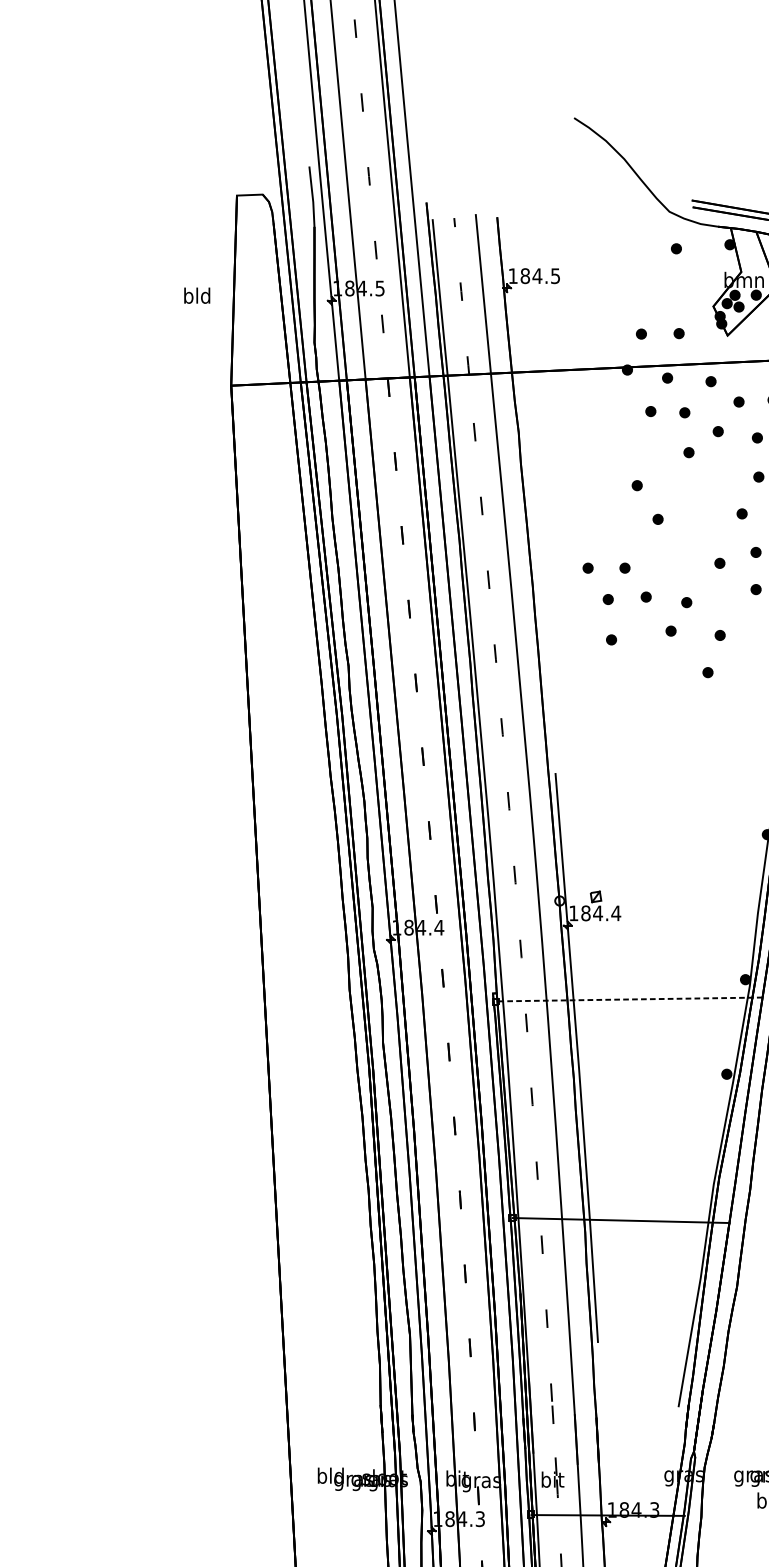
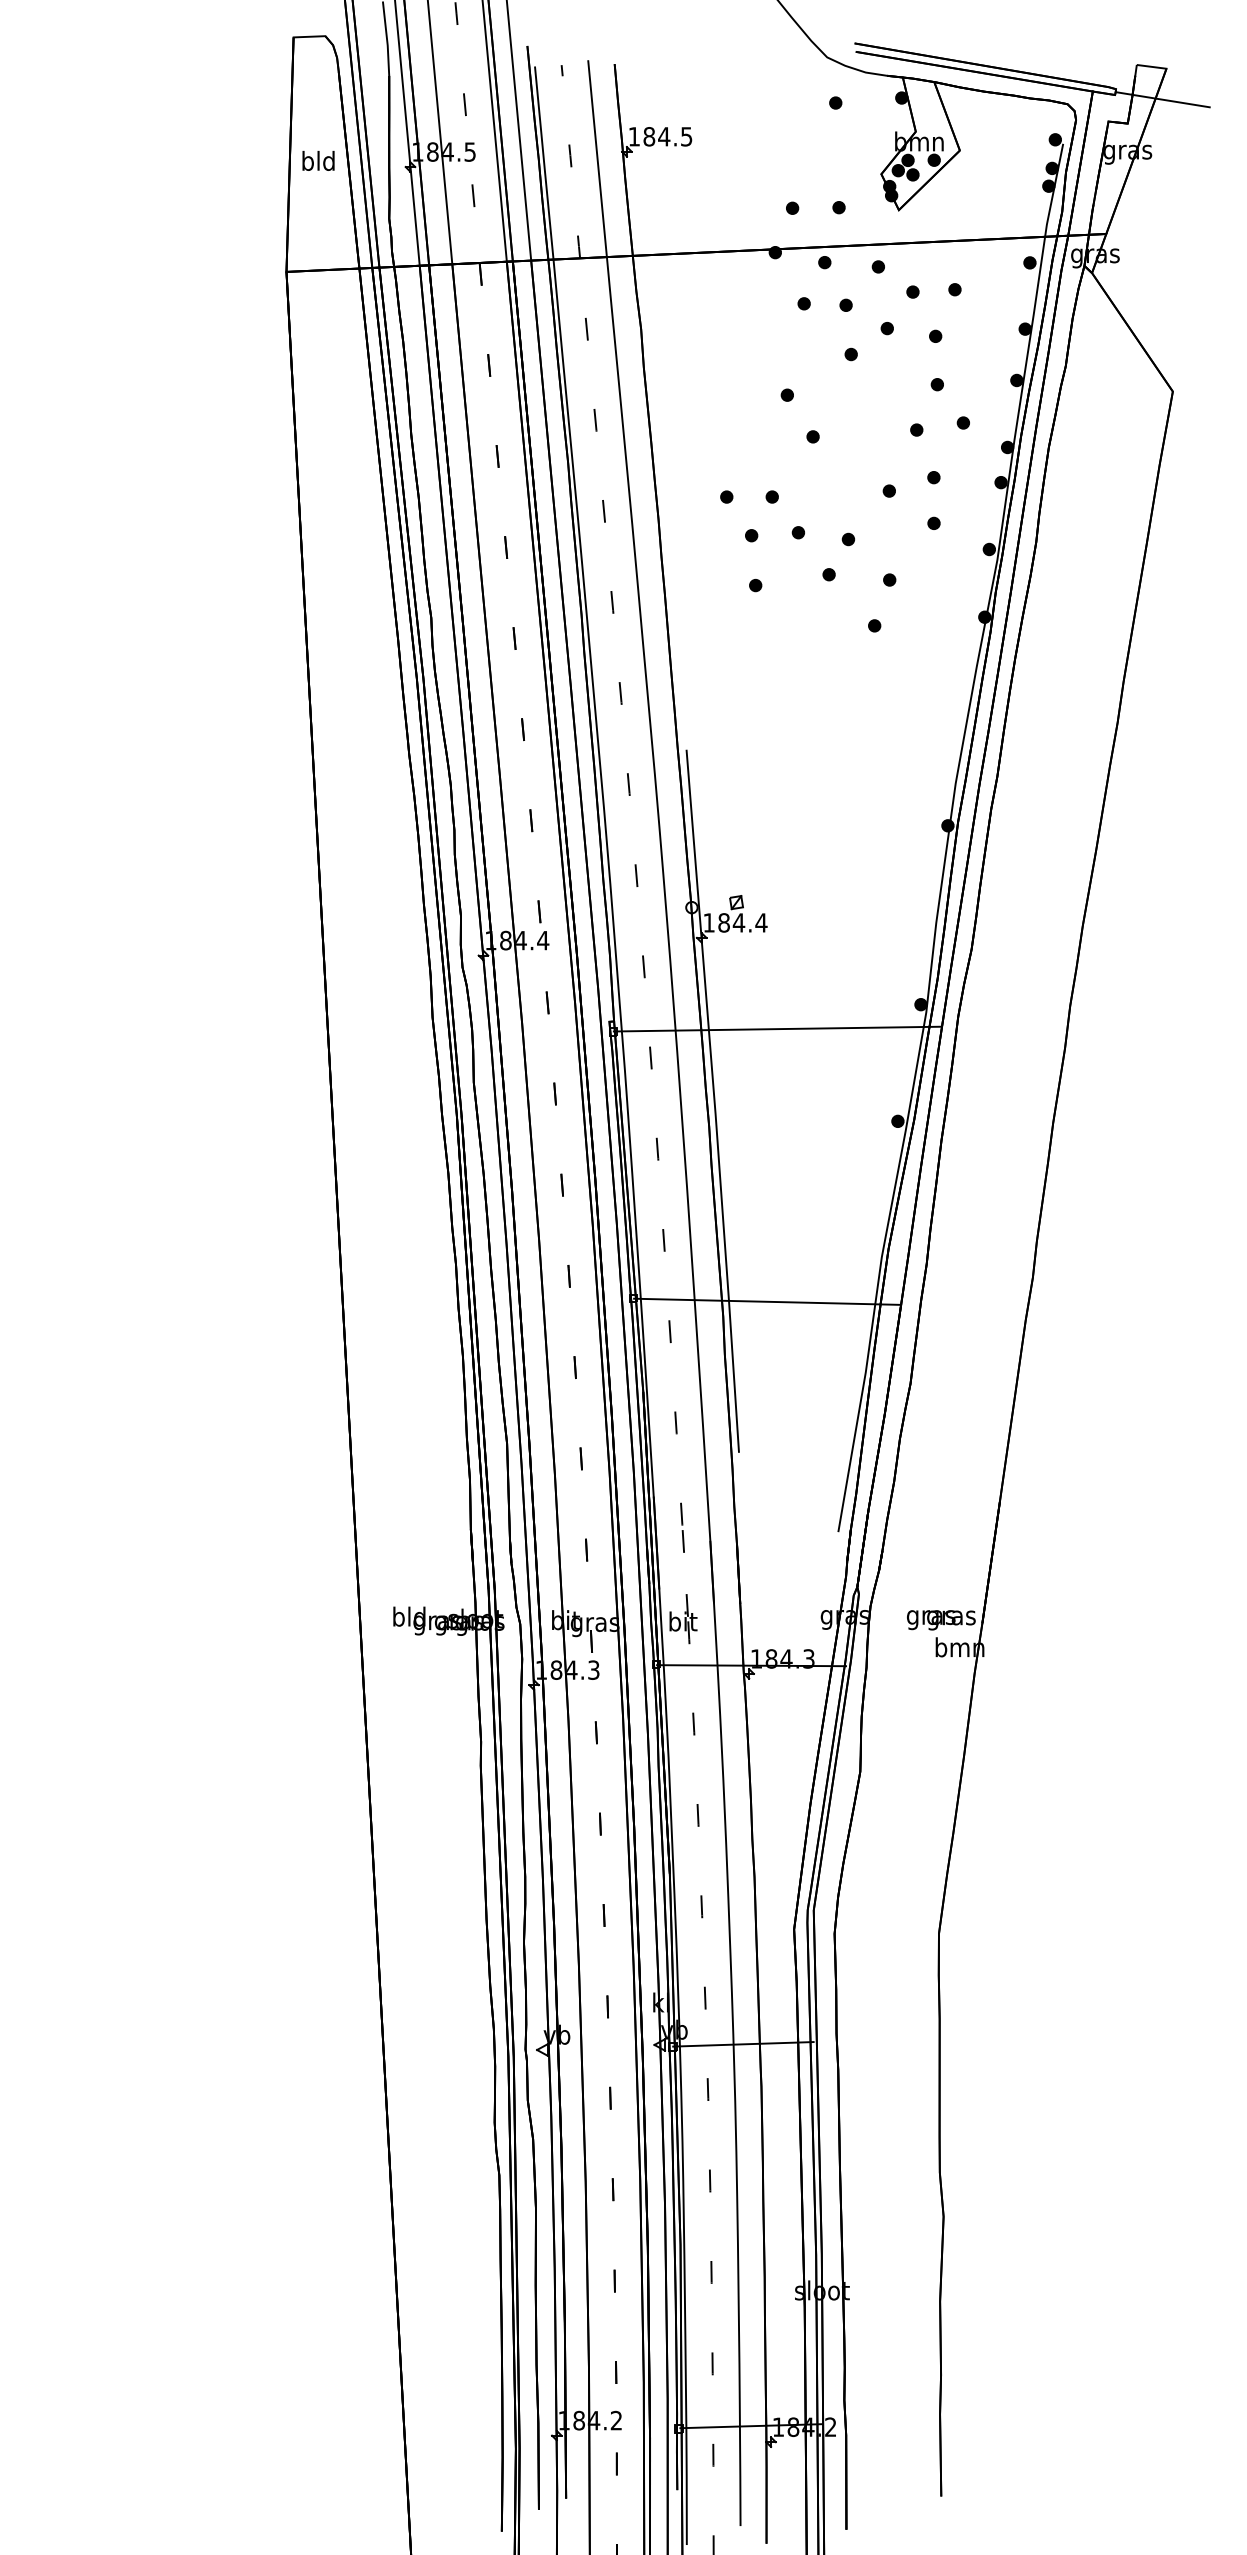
text: (197, 295) -> (318, 160), moved
line: (629, 999) -> (777, 1029), dashed -> solid

